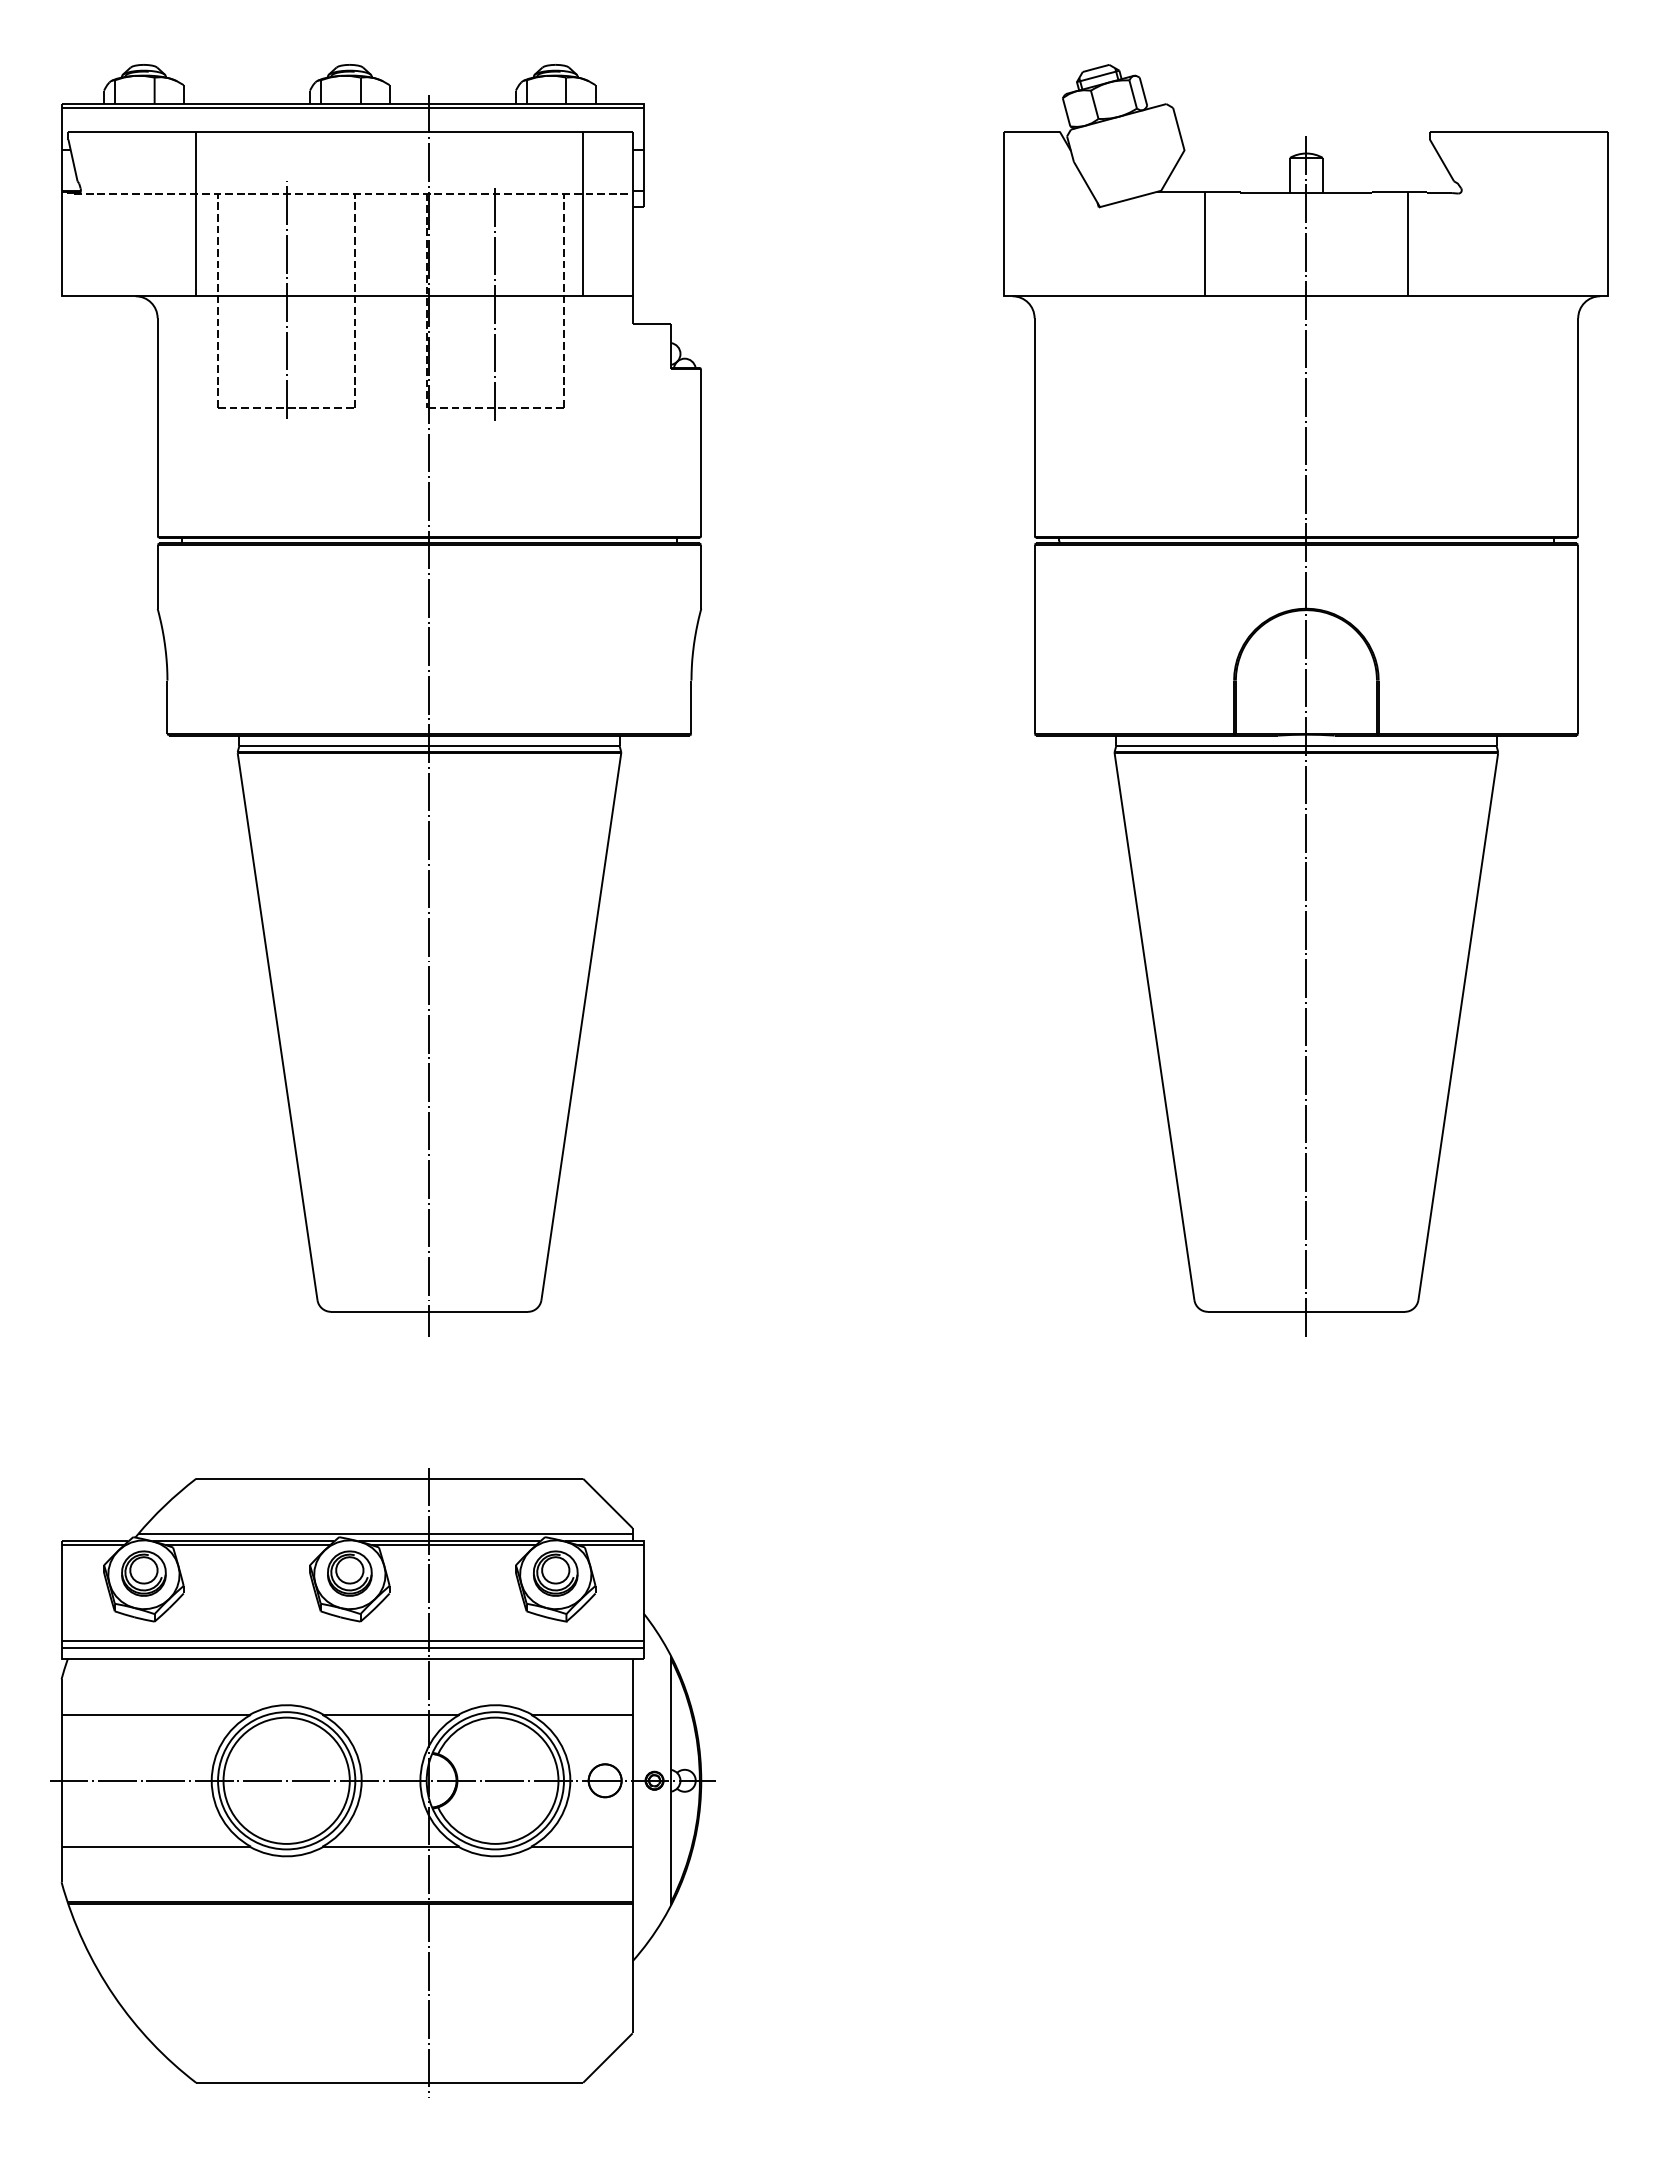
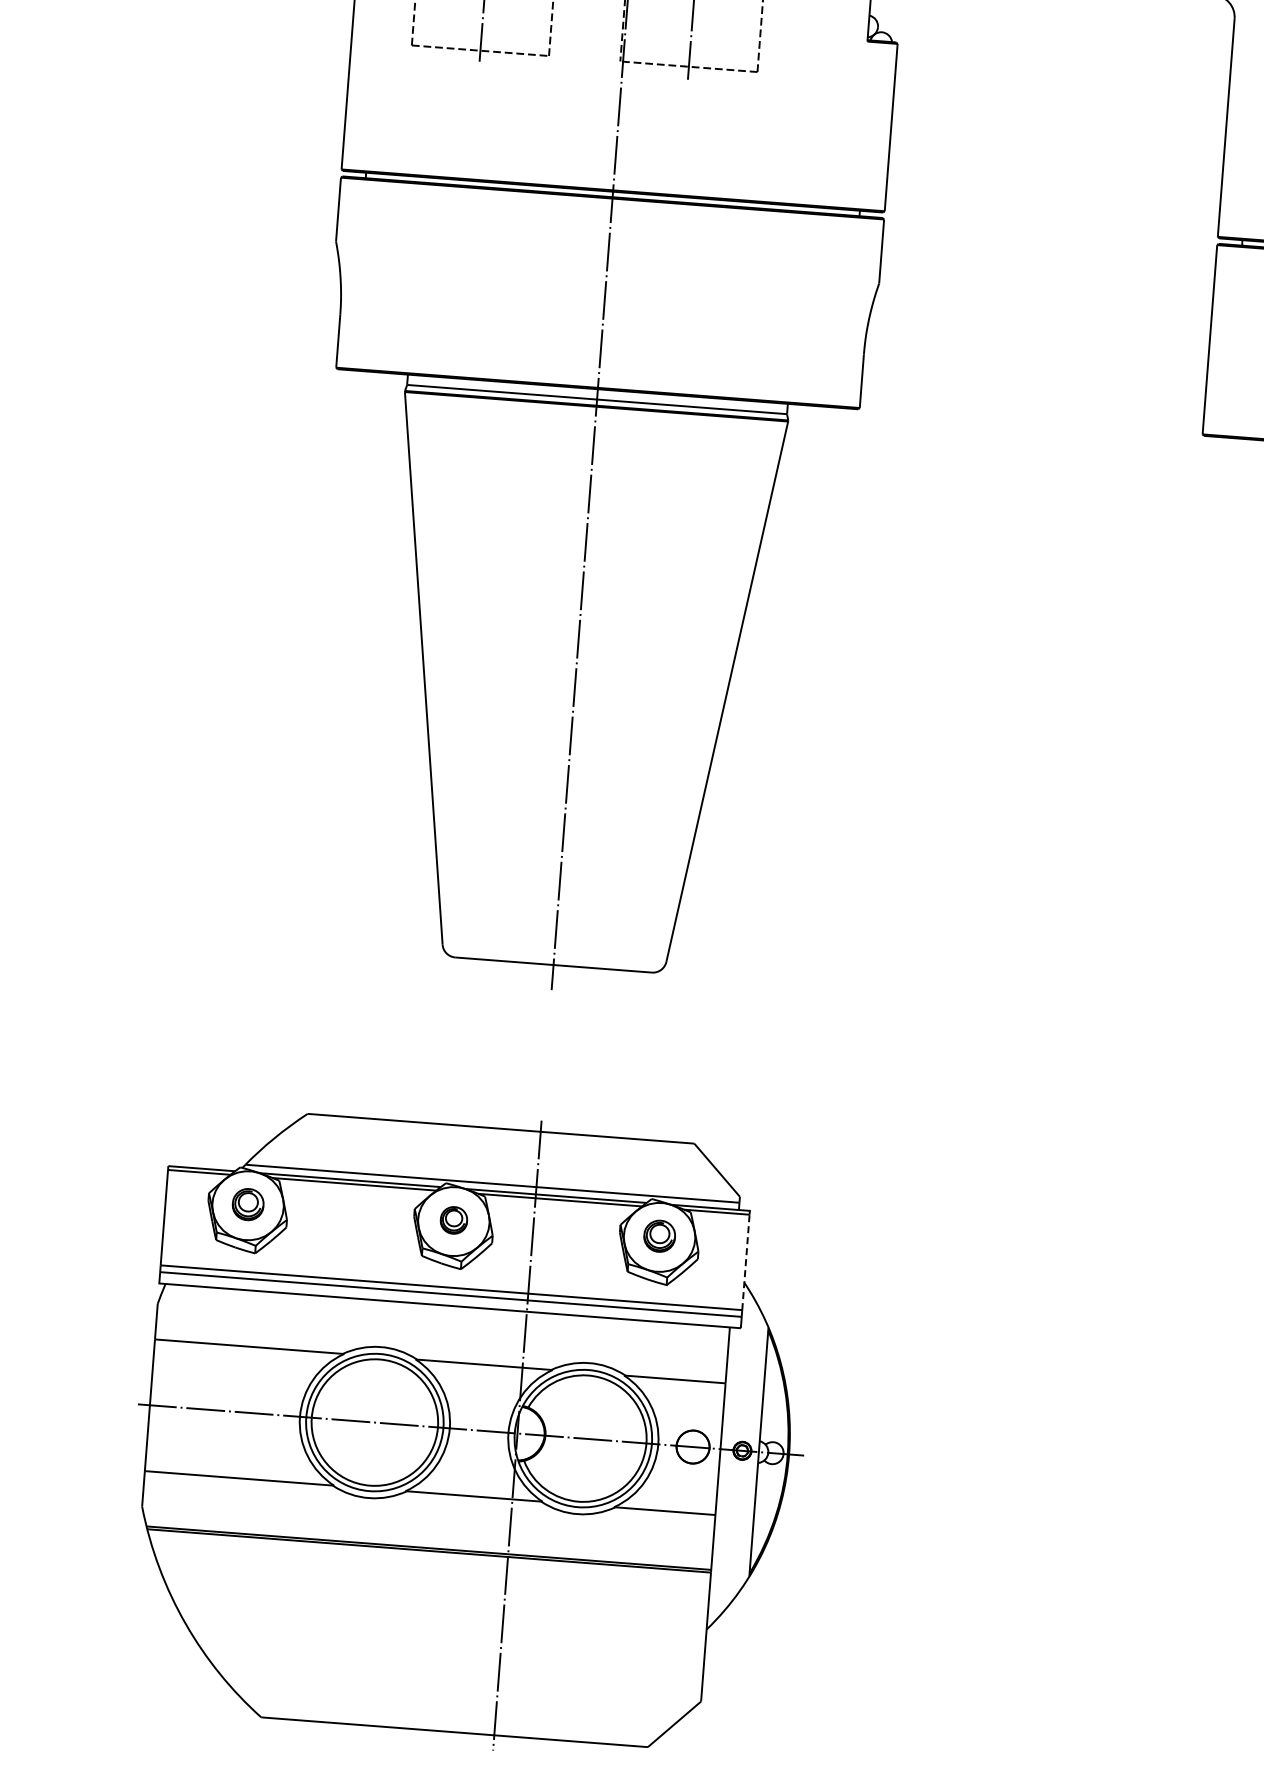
part: (143, 1573) -> (247, 1204), size x0.7
part: (349, 1573) -> (453, 1220), size x0.6
part: (555, 1573) -> (659, 1236), size x0.7
line: (643, 1593) -> (745, 1262), solid -> dashed

